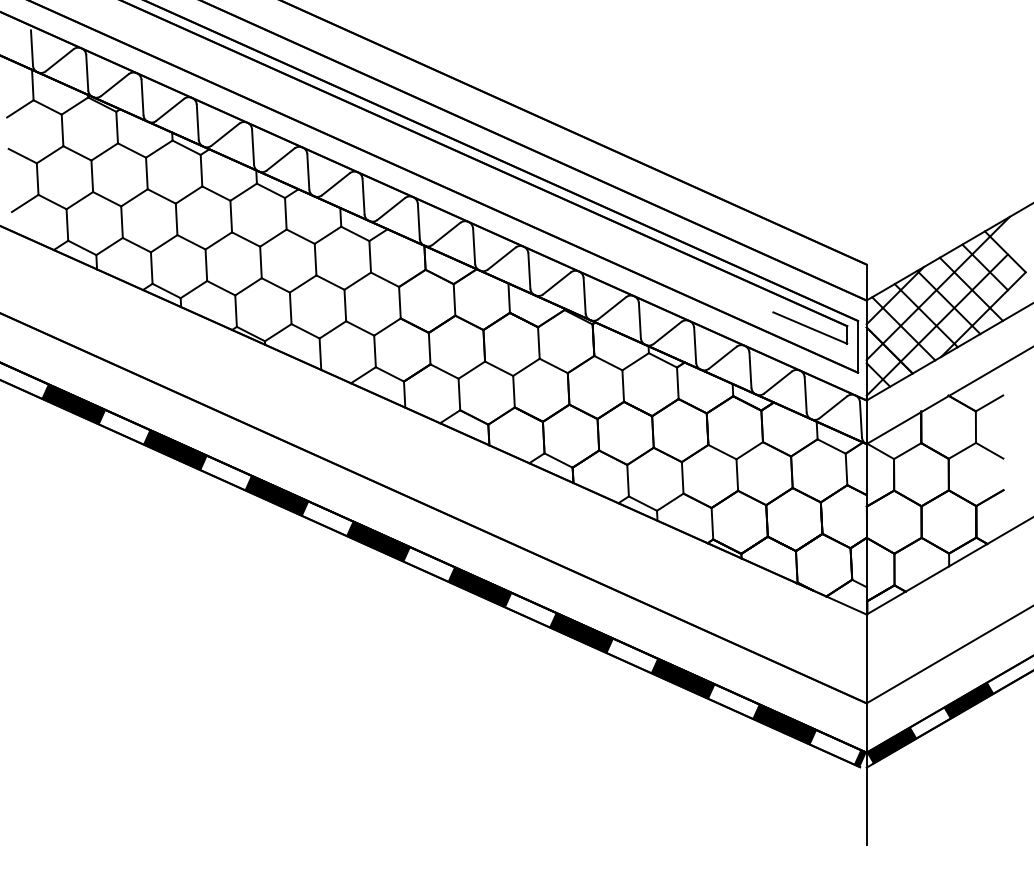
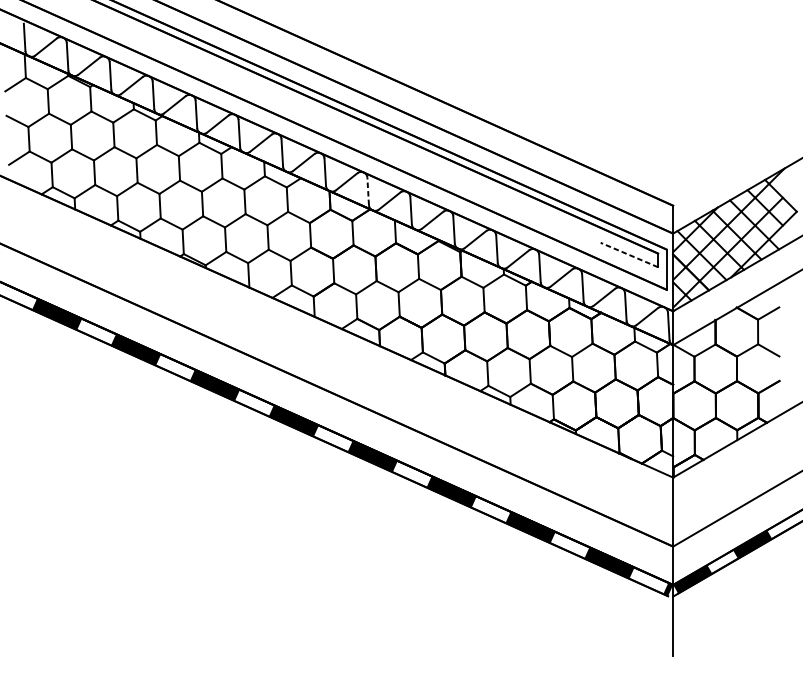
line: (474, 246) -> (368, 191), solid -> dashed
line: (809, 327) -> (628, 254), solid -> dashed

